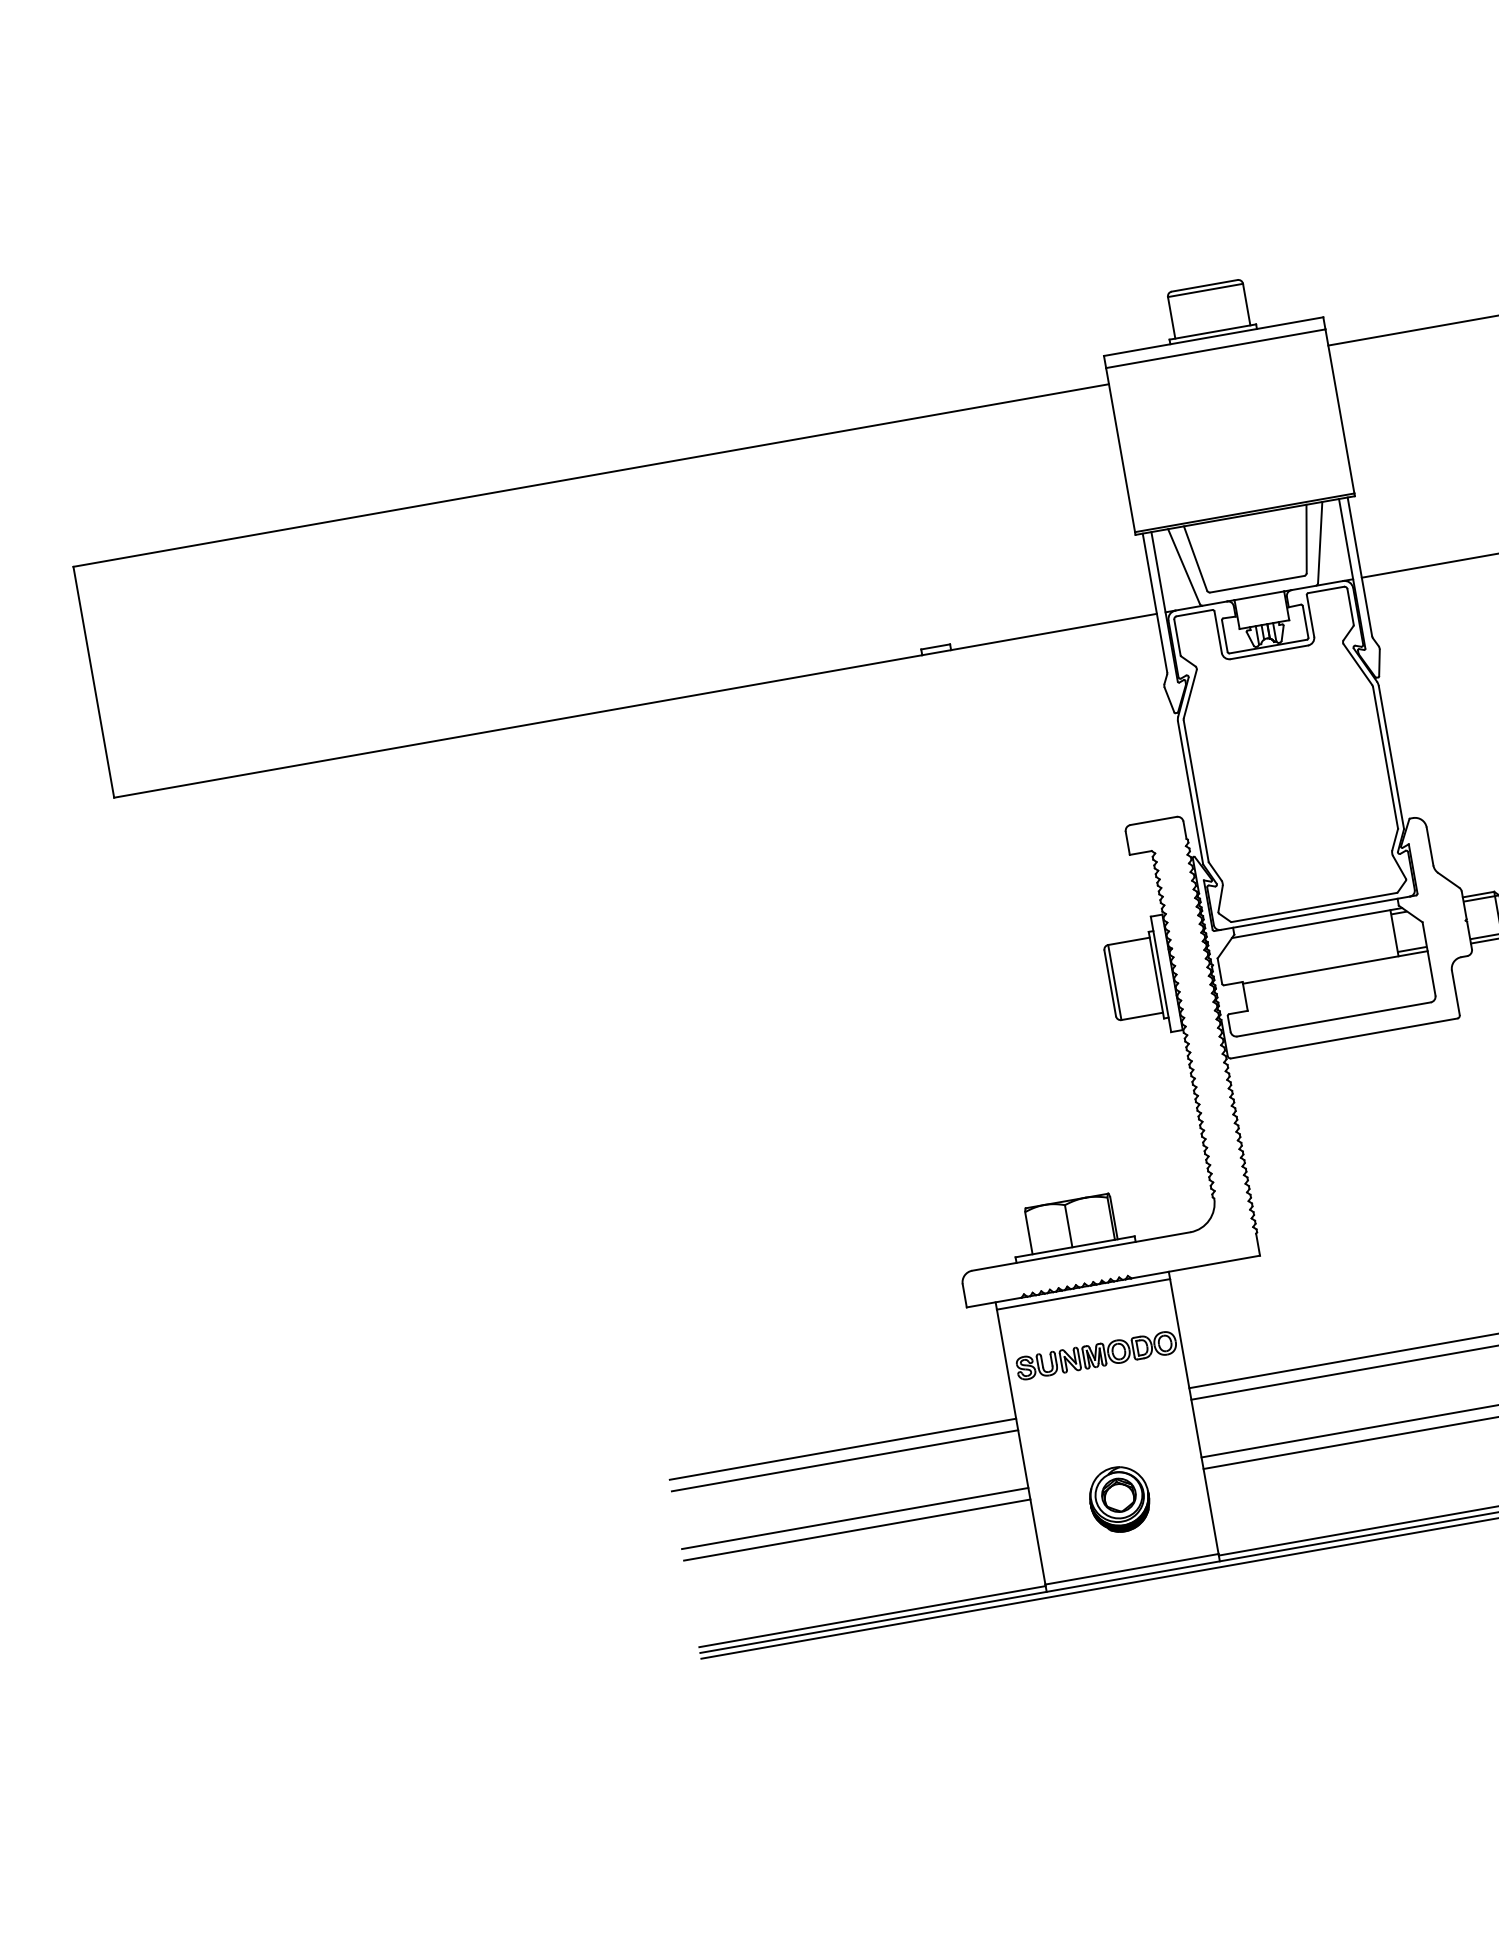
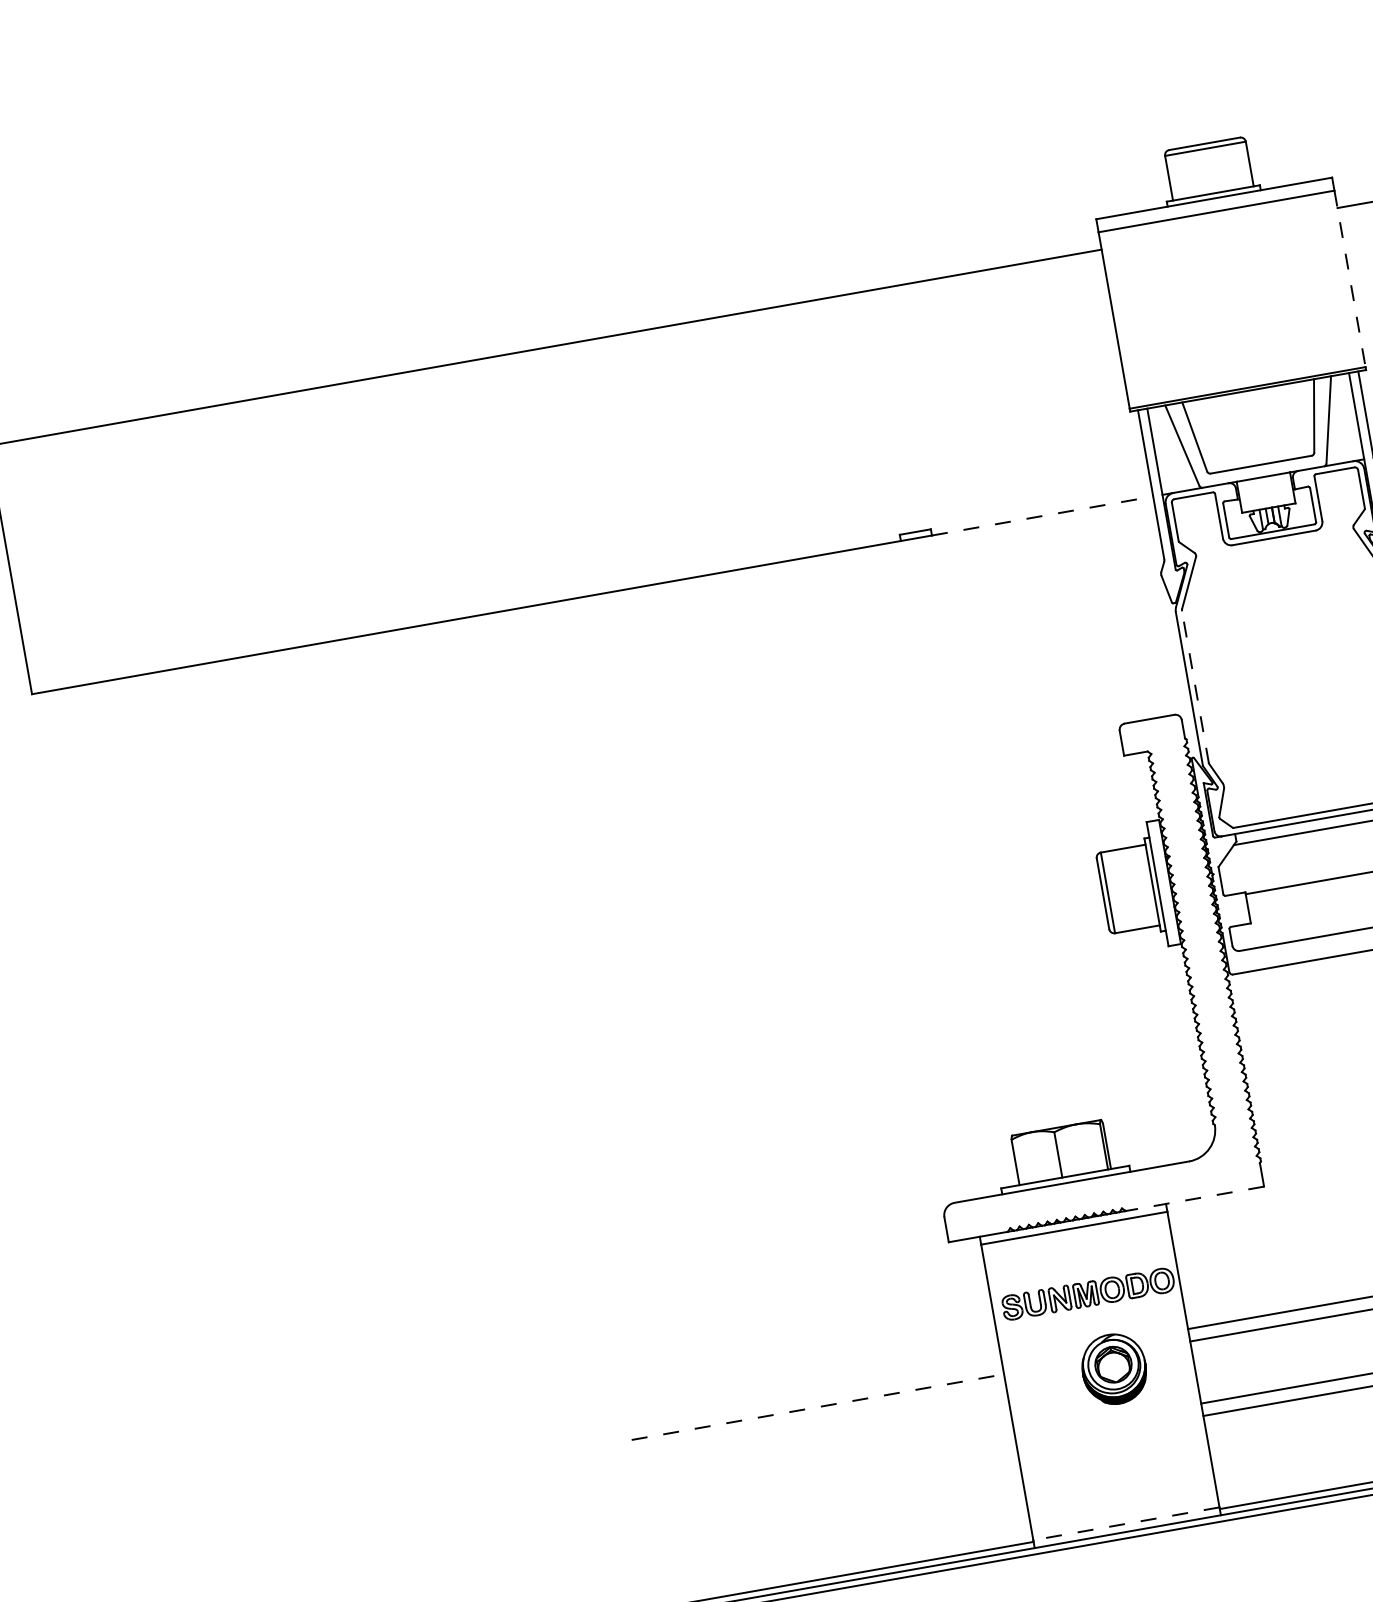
line: (1340, 411) -> (1350, 278), solid -> dashed
line: (1054, 631) -> (1043, 515), solid -> dashed
line: (1196, 791) -> (1195, 687), solid -> dashed
line: (1195, 1267) -> (1194, 1199), solid -> dashed
line: (842, 1448) -> (815, 1393), removed
line: (845, 1460) -> (818, 1406), solid -> dashed
part: (1119, 1499) -> (1114, 1369), moved
line: (855, 1518) -> (829, 1469), removed
line: (857, 1529) -> (831, 1481), removed
line: (1132, 1569) -> (1126, 1524), solid -> dashed

